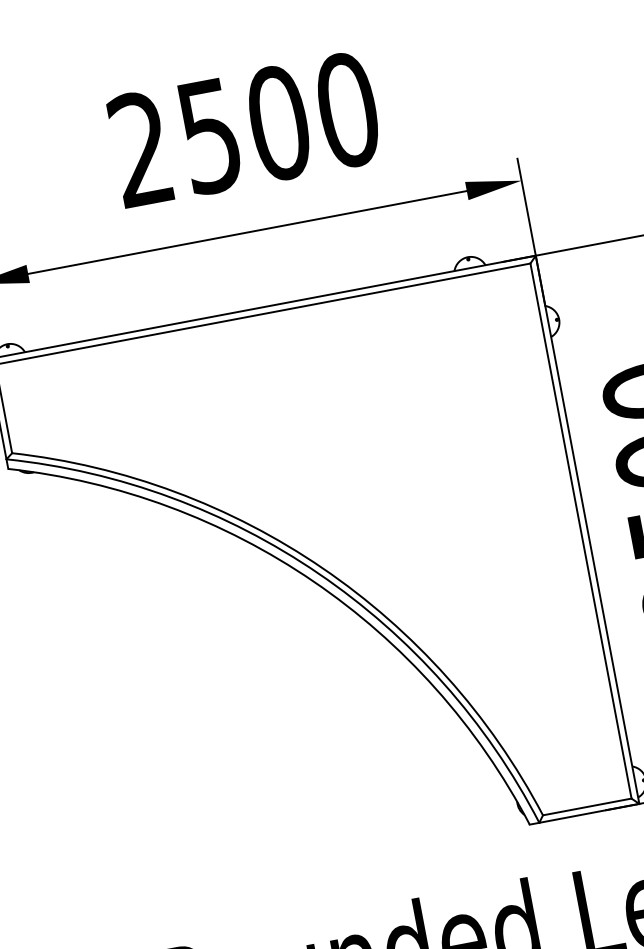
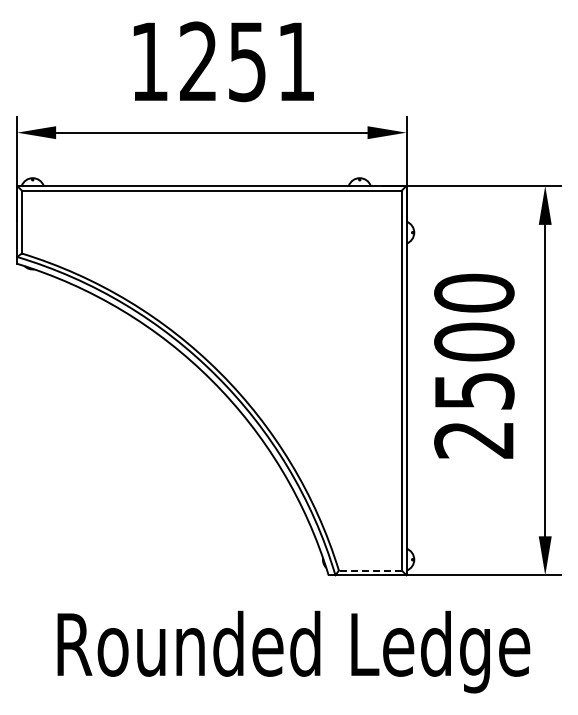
text: (244, 129) -> (223, 61), 2500 -> 1251
line: (586, 807) -> (369, 570), solid -> dashed

